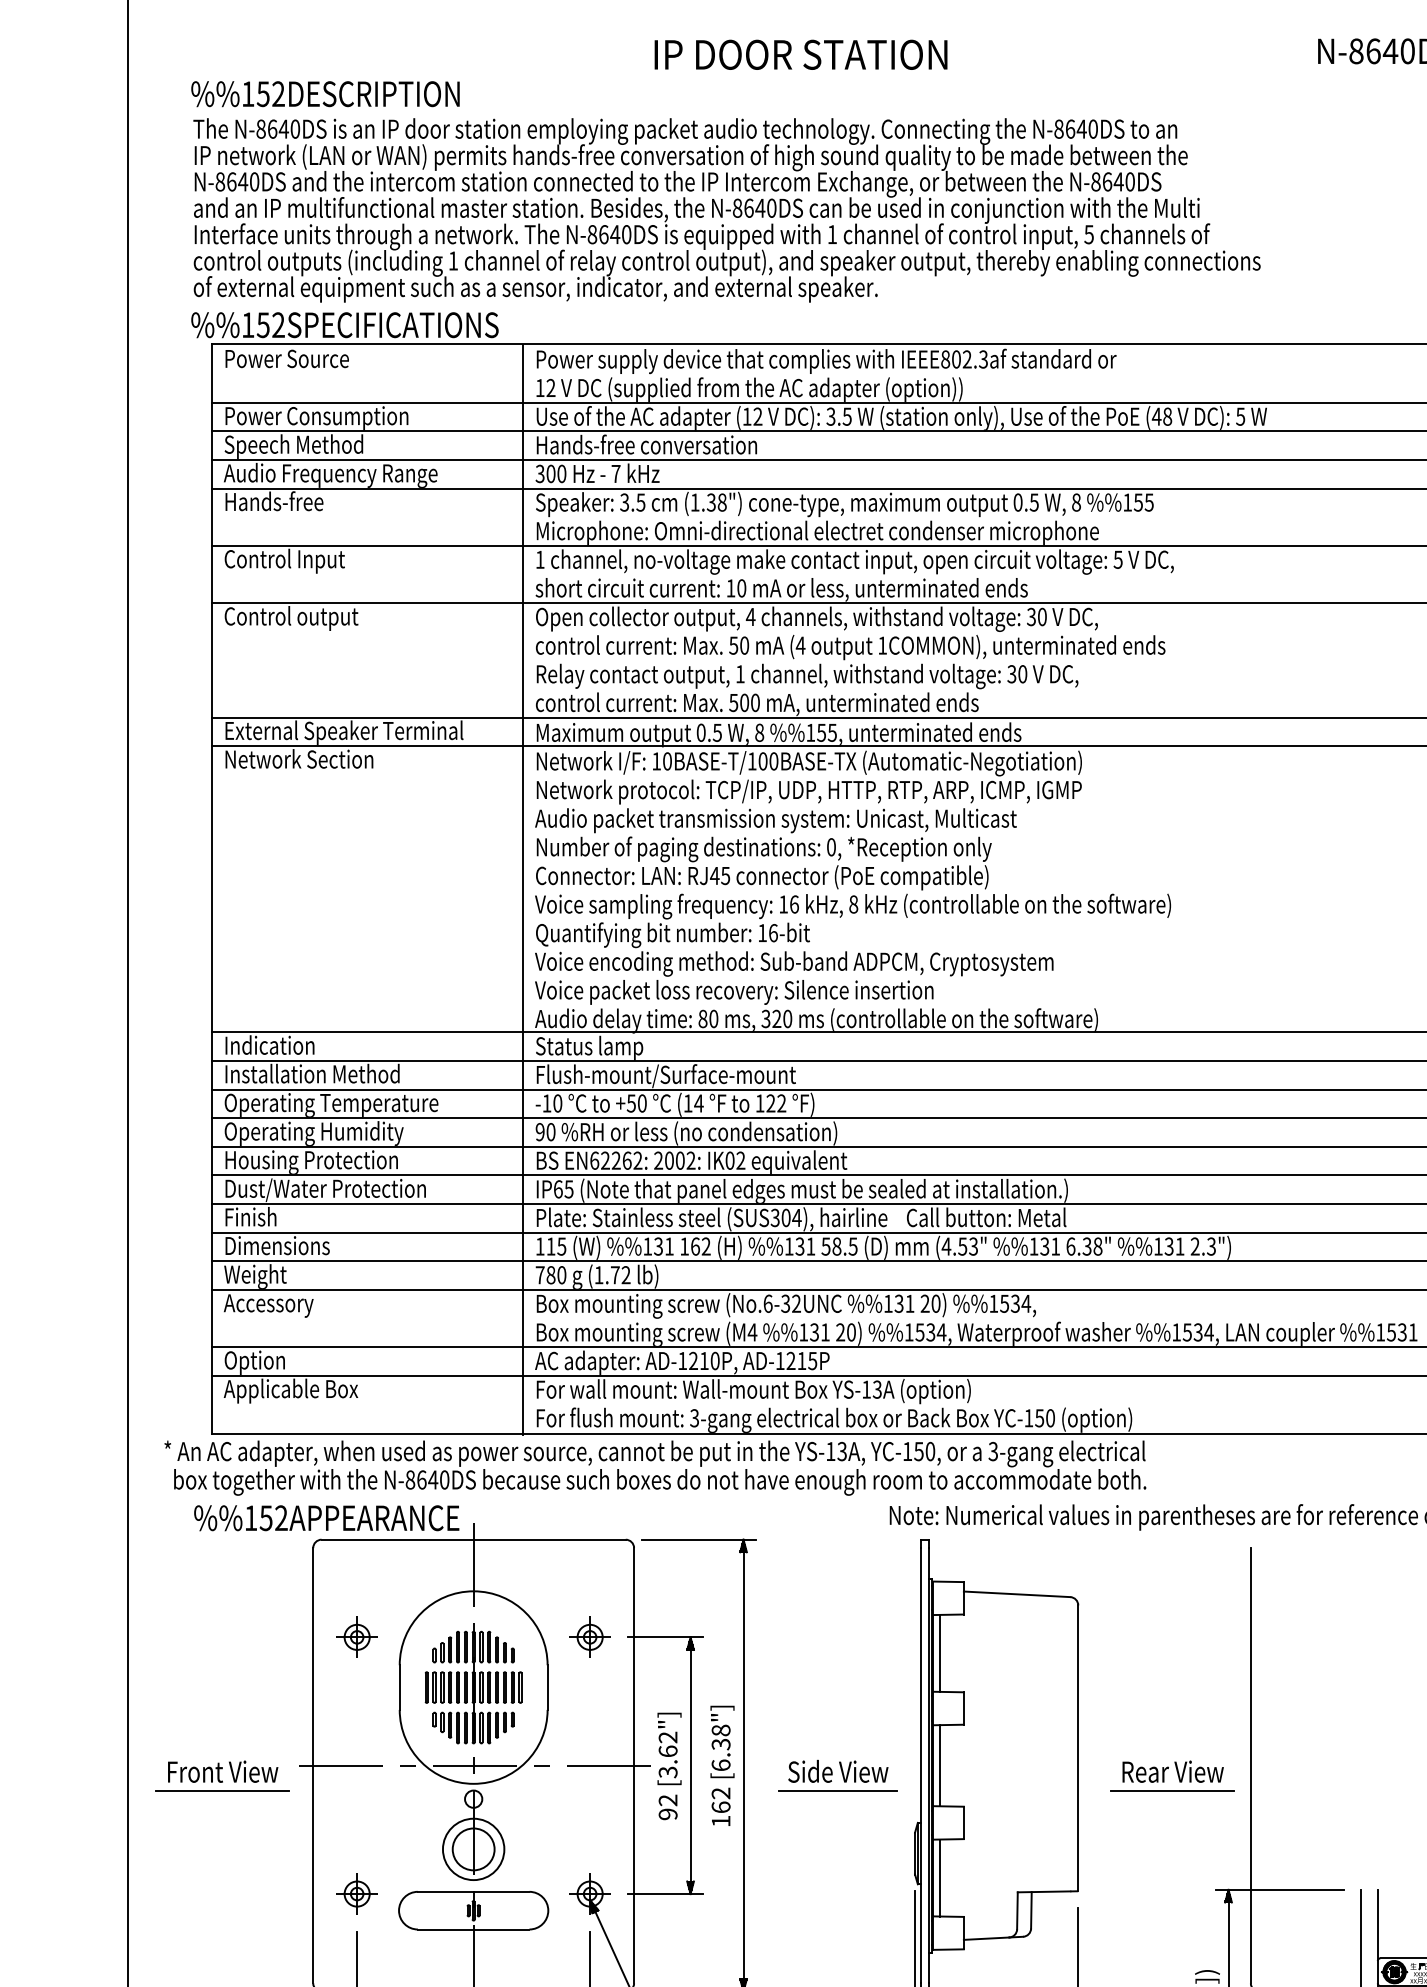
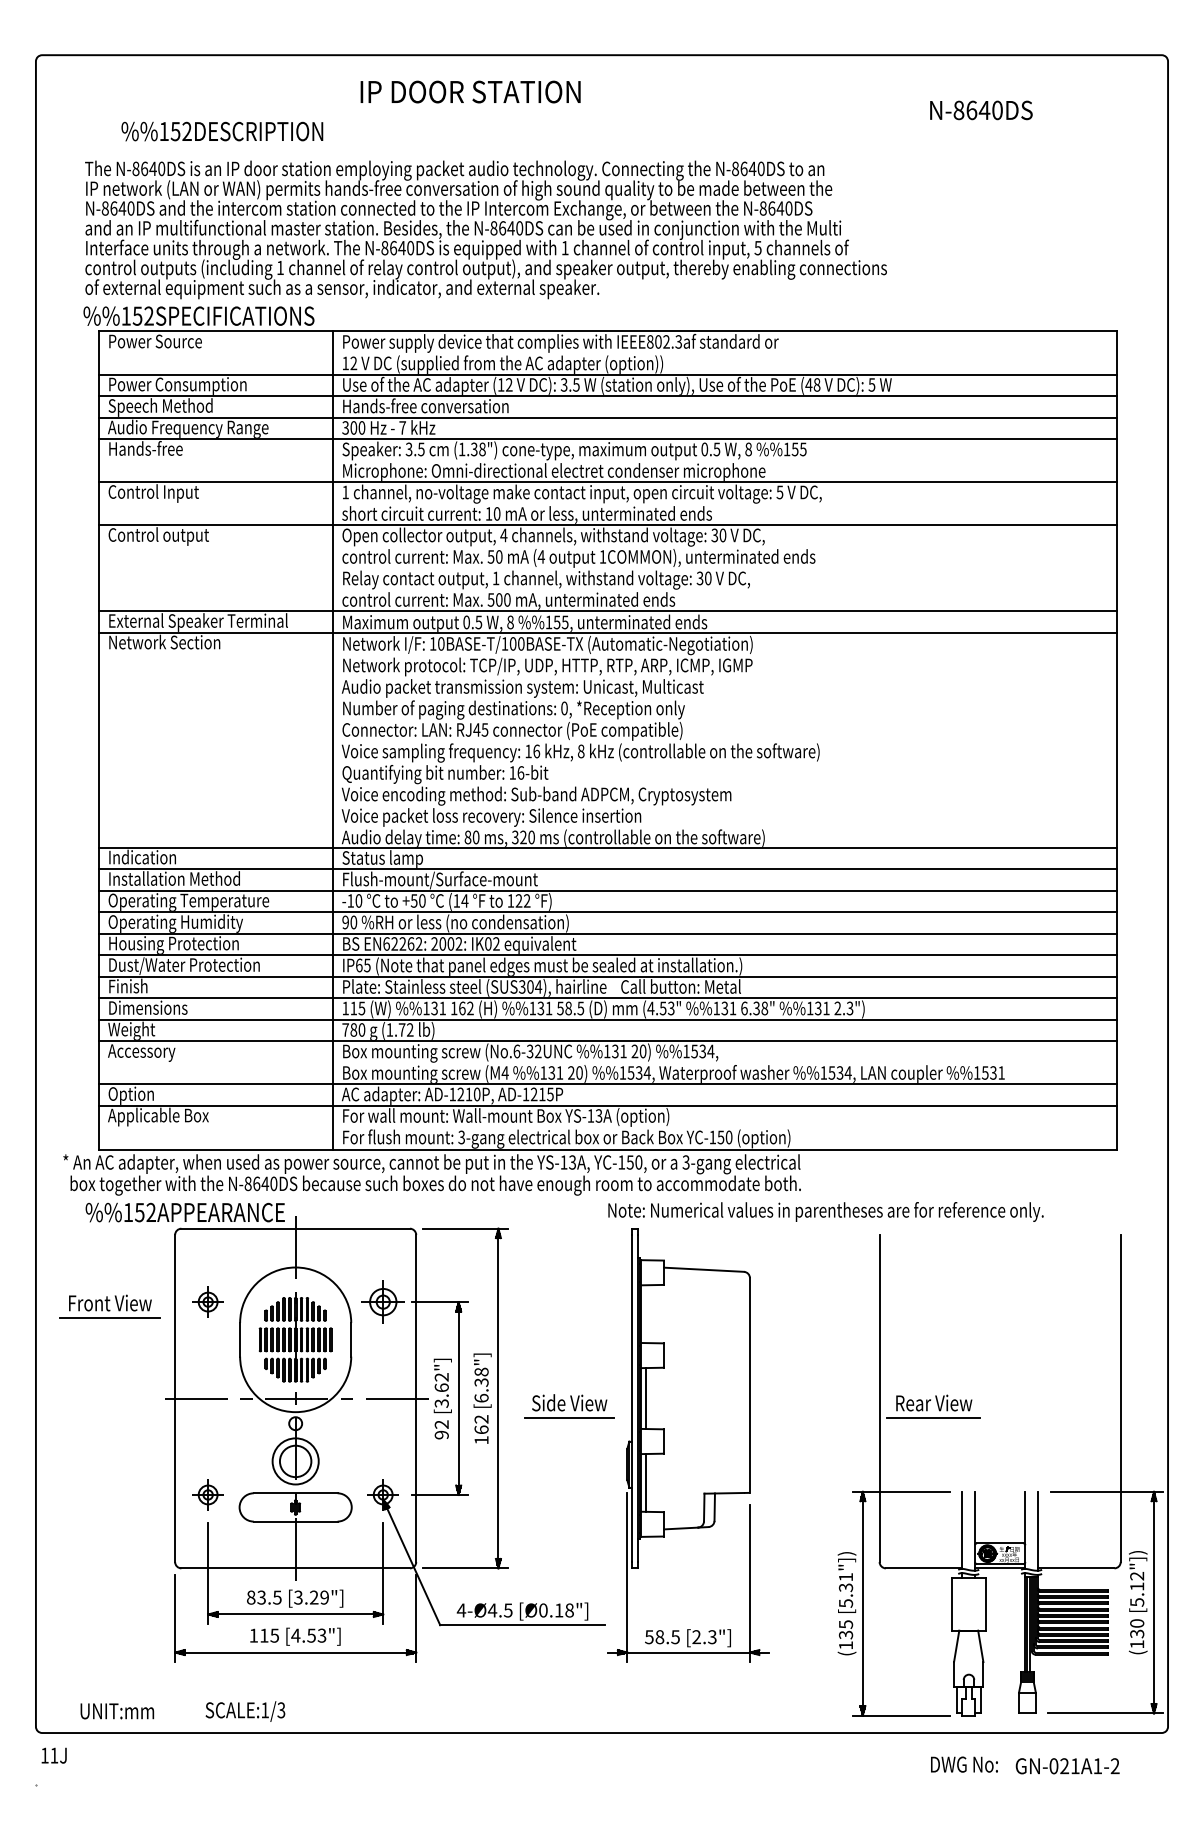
text: (800, 54) -> (470, 91), moved
text: (325, 94) -> (222, 131), moved
part: (589, 1636) -> (382, 1301), size x1.4
line: (940, 1653) -> (646, 1314), removed
part: (221, 1776) -> (109, 1306), moved
part: (1172, 1776) -> (933, 1406), moved

